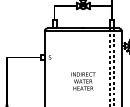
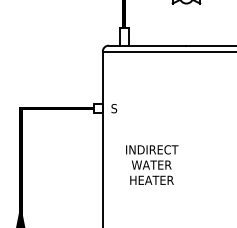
text: (83, 81) -> (152, 165), moved

